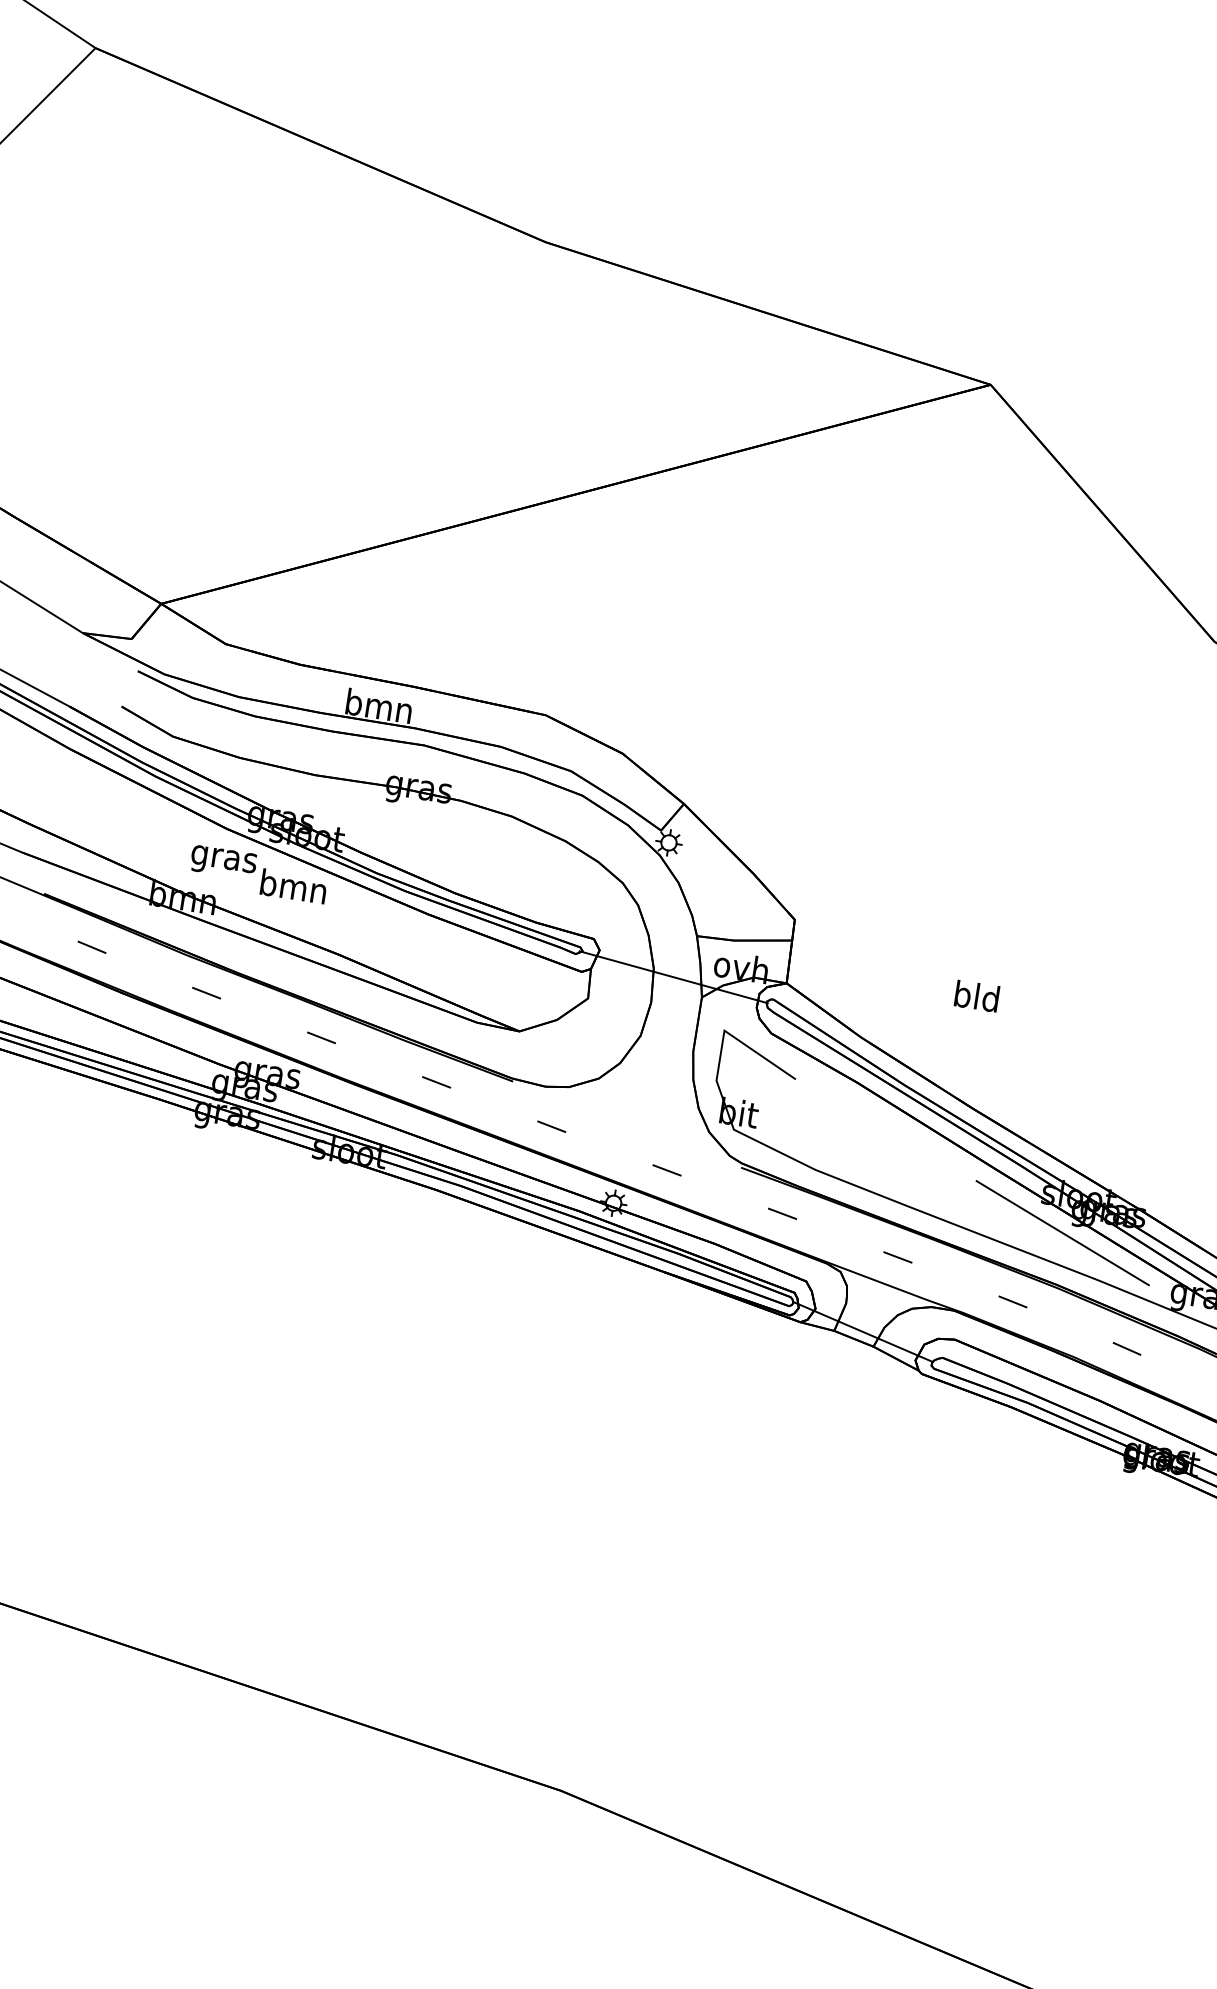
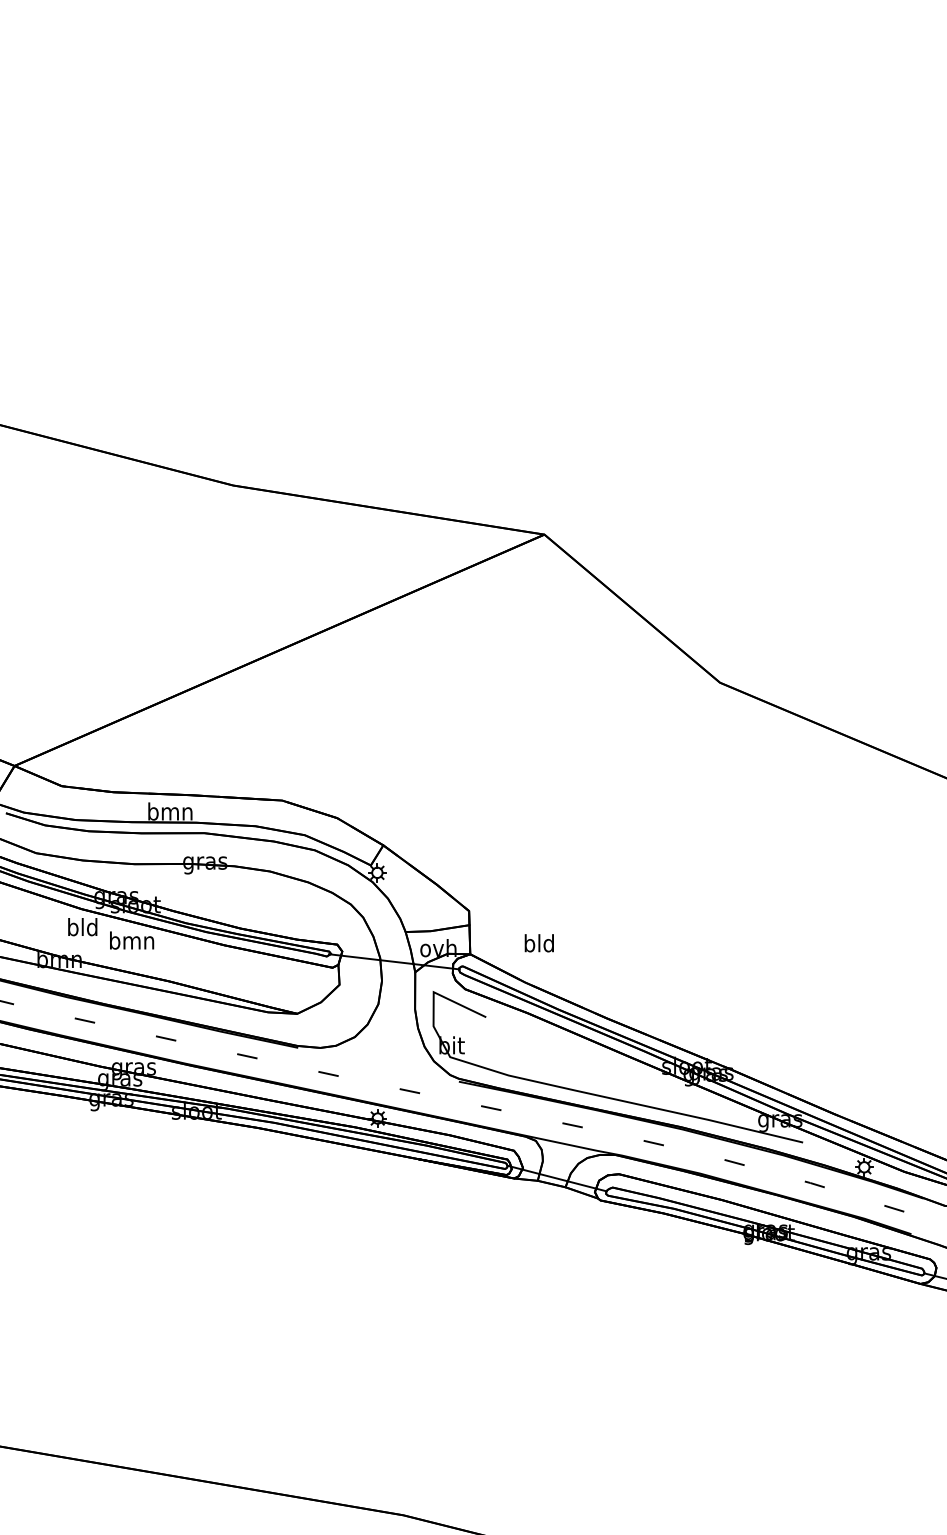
text: (223, 859) -> (82, 929), gras -> bld
text: (975, 996) -> (538, 943), moved
line: (1062, 1232) -> (679, 1091), removed

